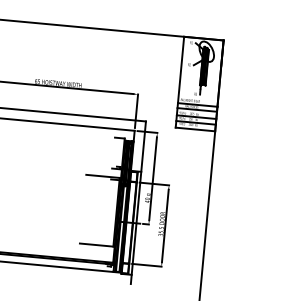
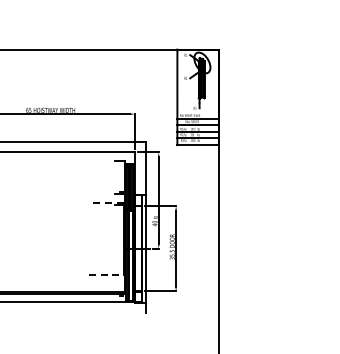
line: (103, 176) -> (106, 203), solid -> dashed
line: (96, 245) -> (106, 275), solid -> dashed

